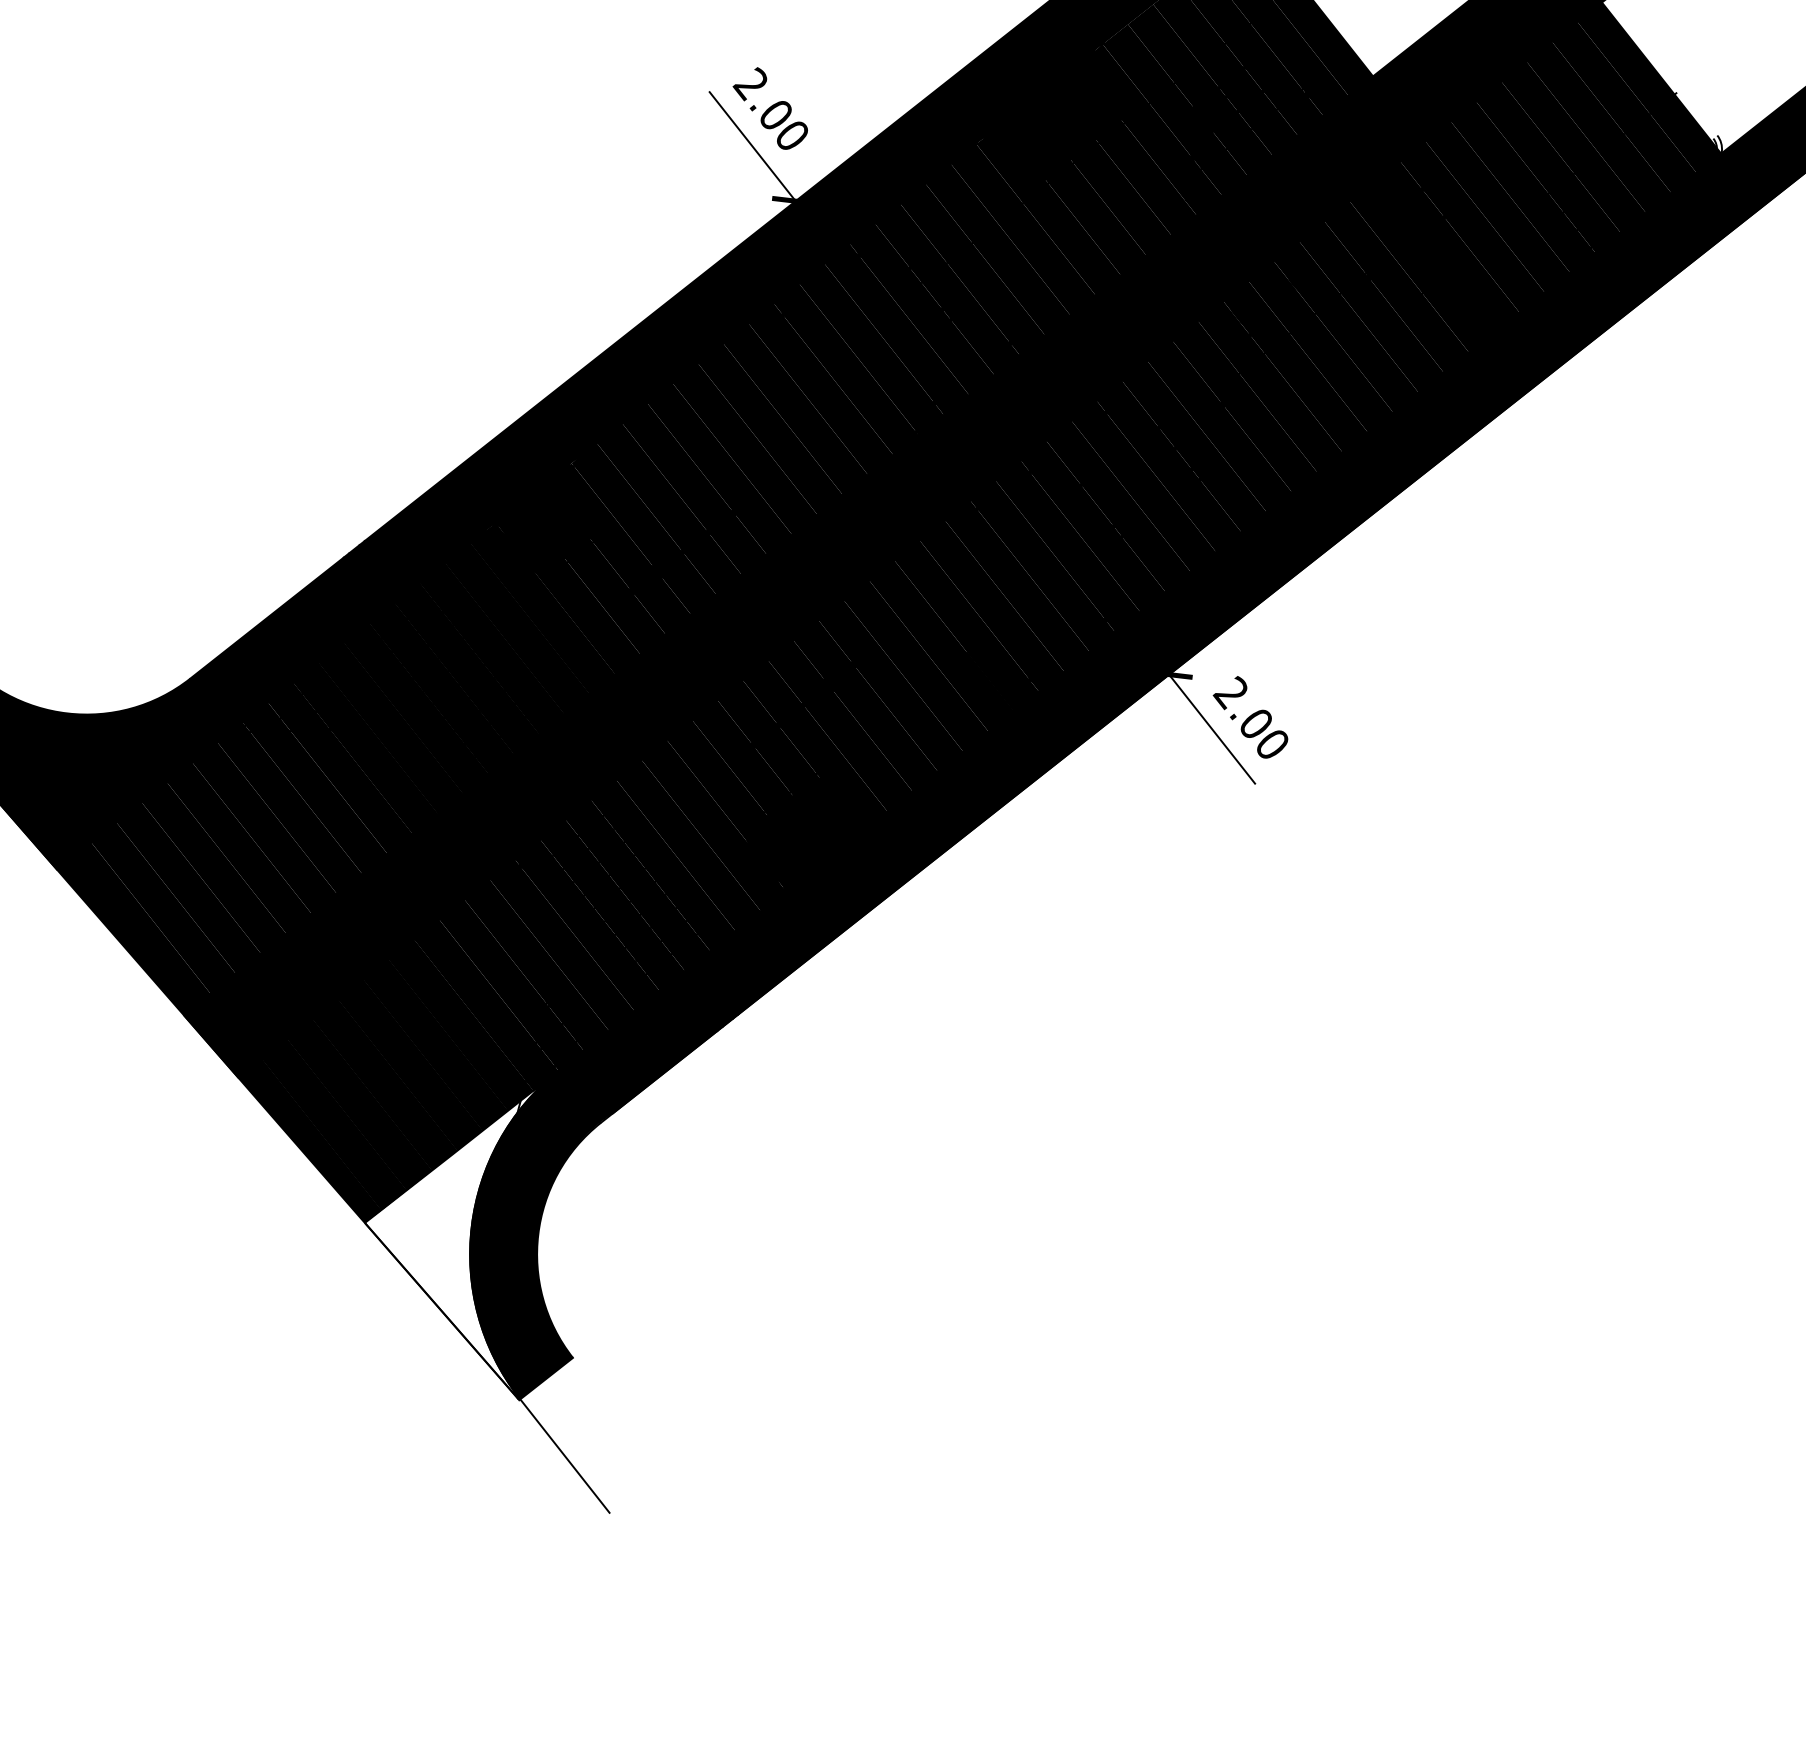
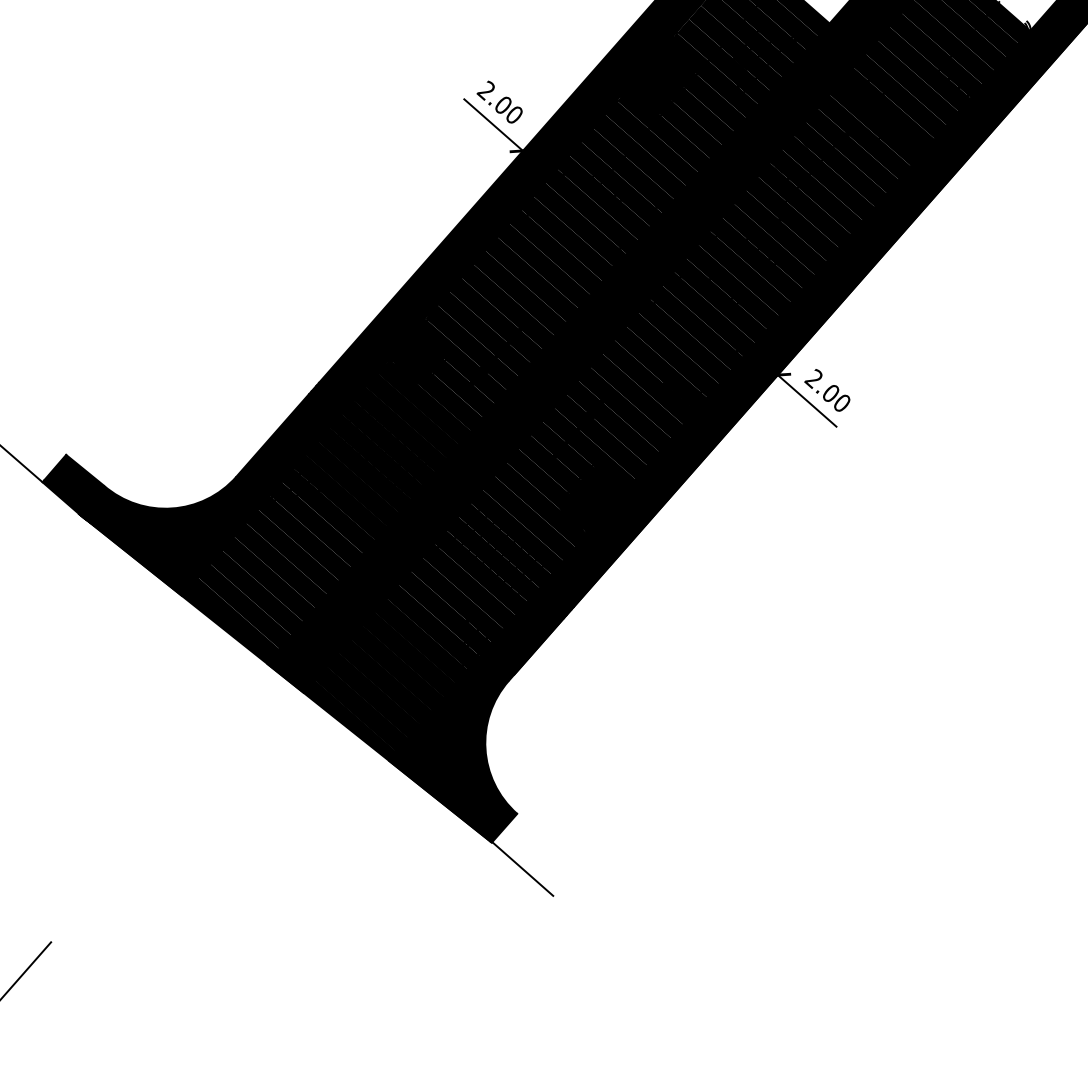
fill: (459, 1220) -> (440, 749), added

